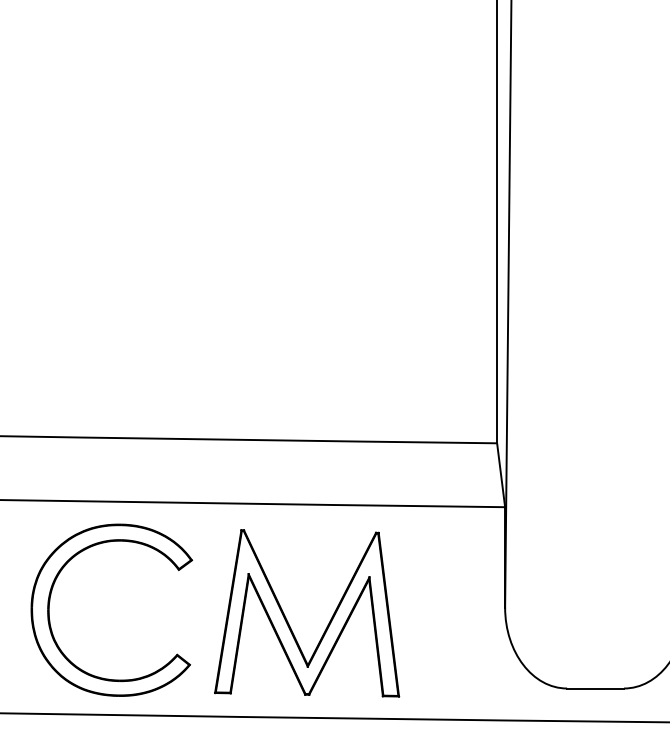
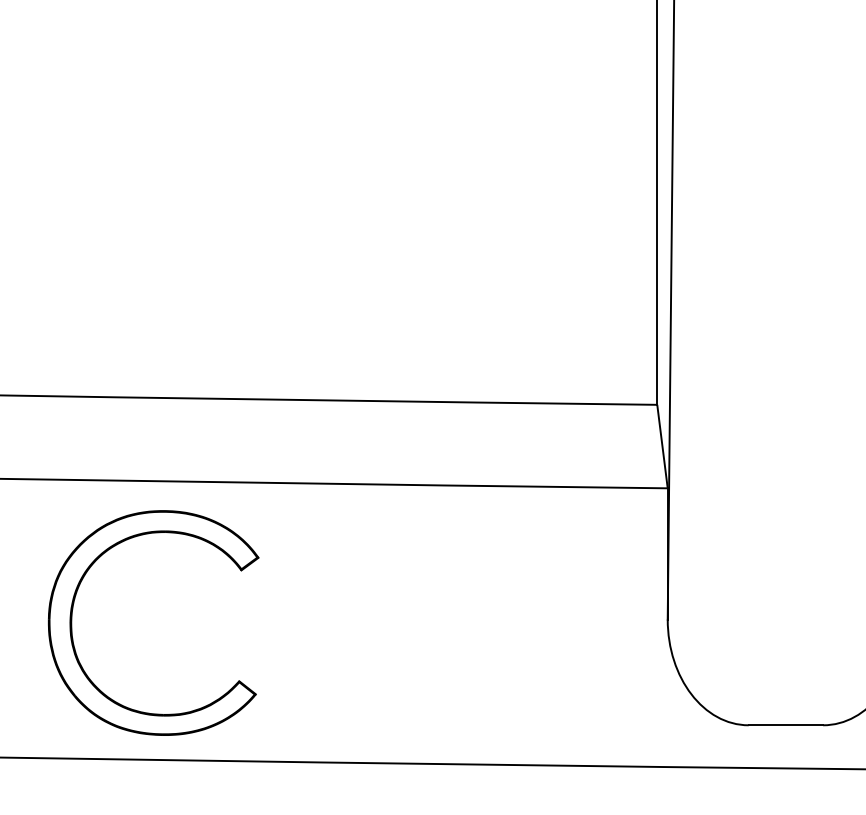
part: (289, 623) -> (385, 640), removed

